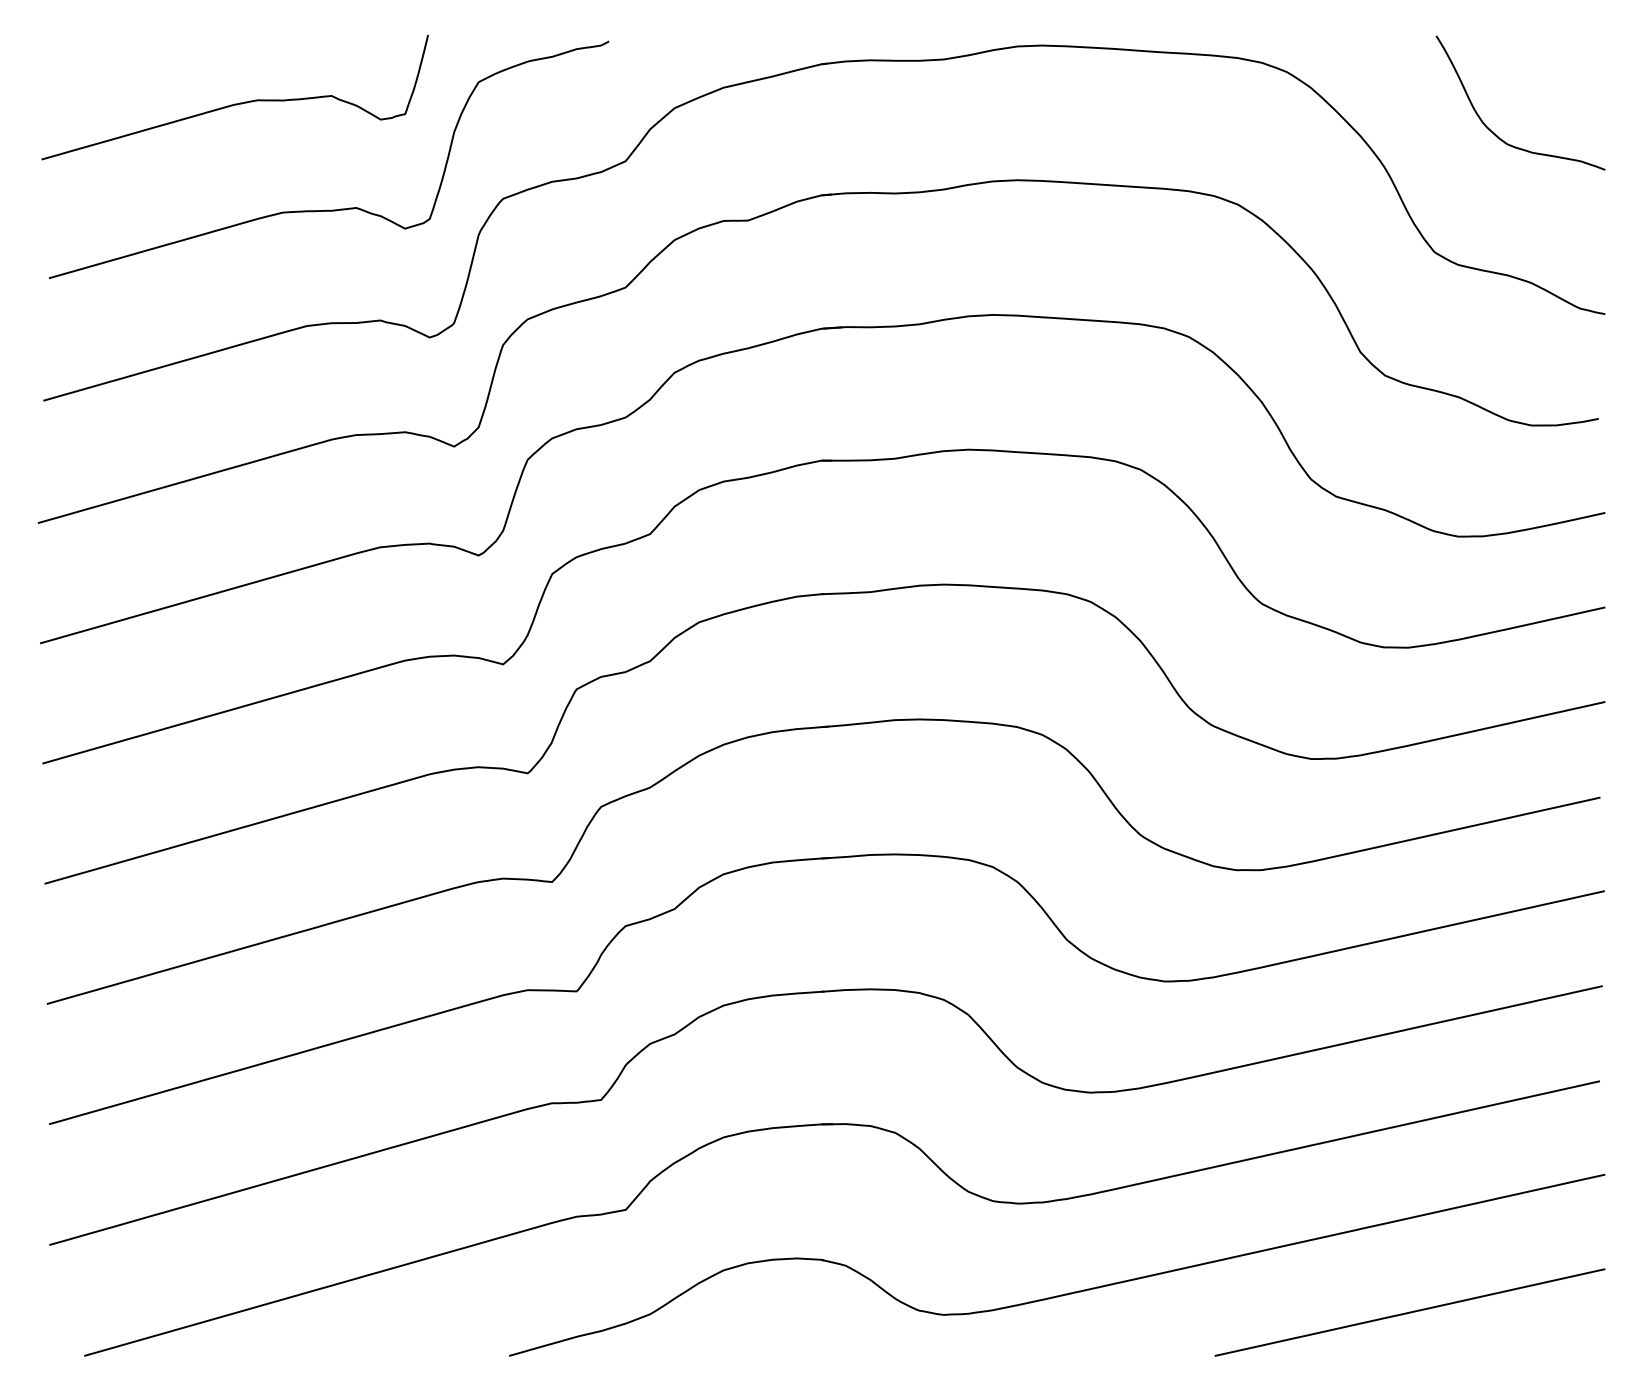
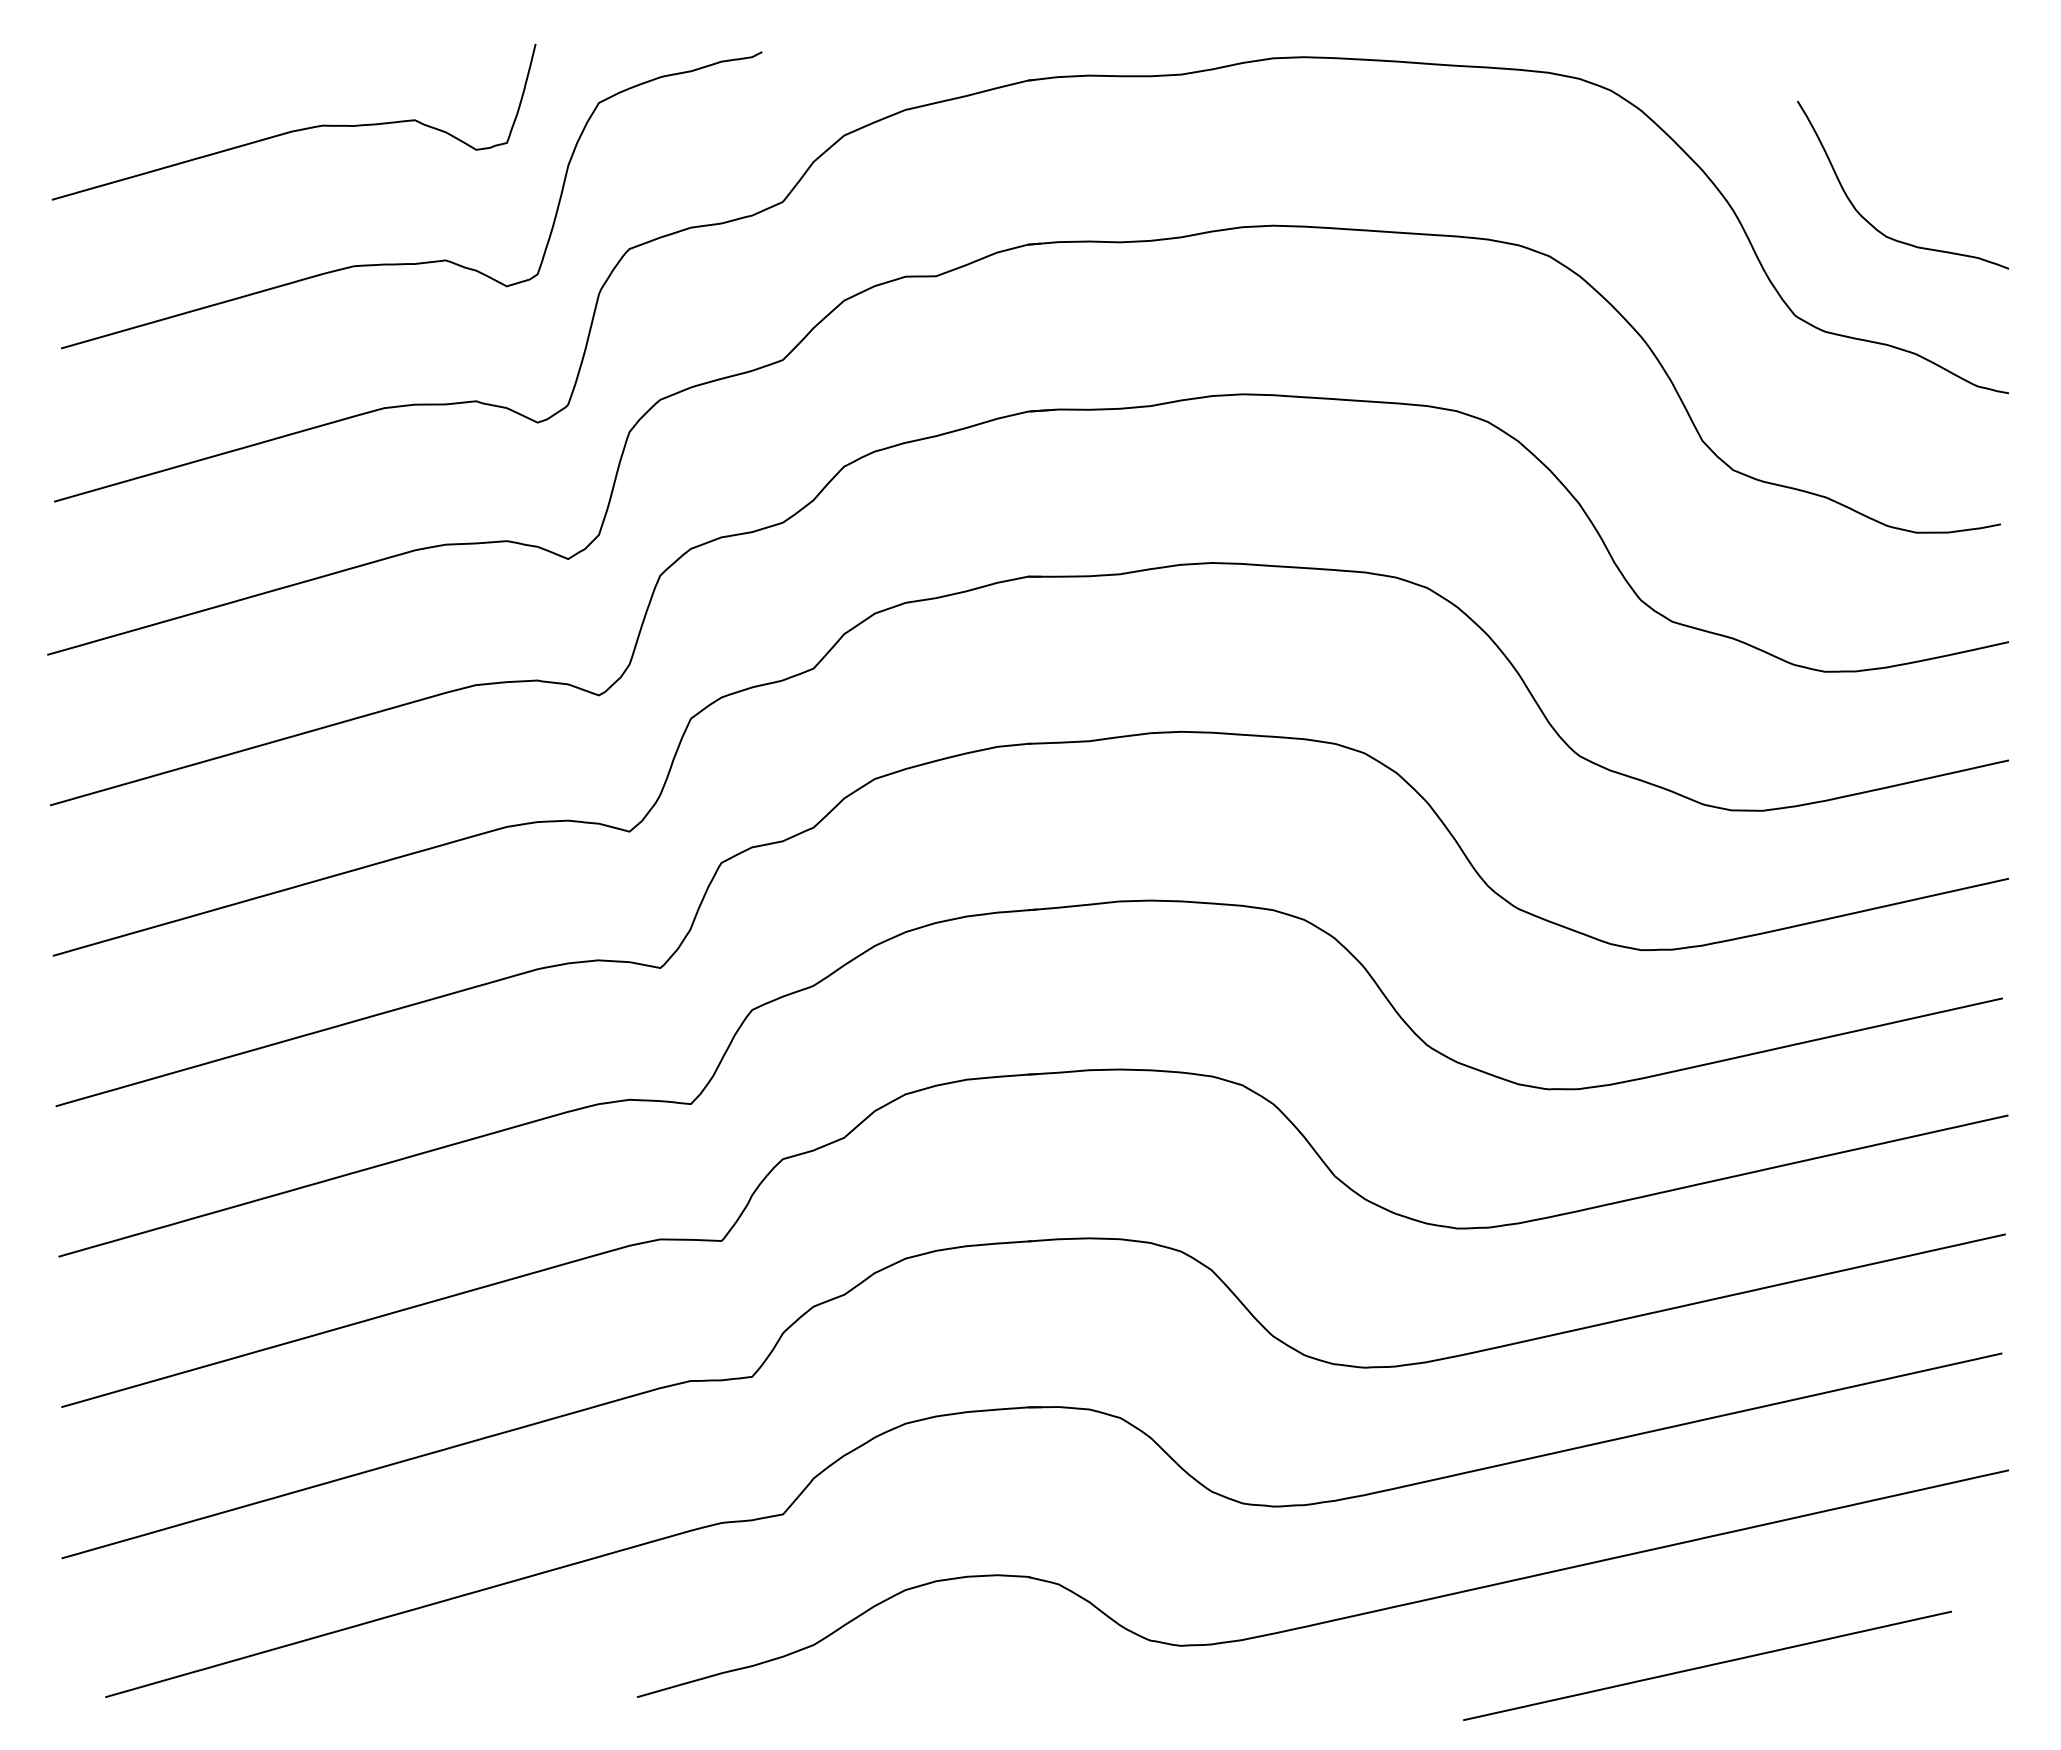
curve: (1494, 132) -> (1870, 222), moved
line: (1409, 1312) -> (1707, 1665), moved

